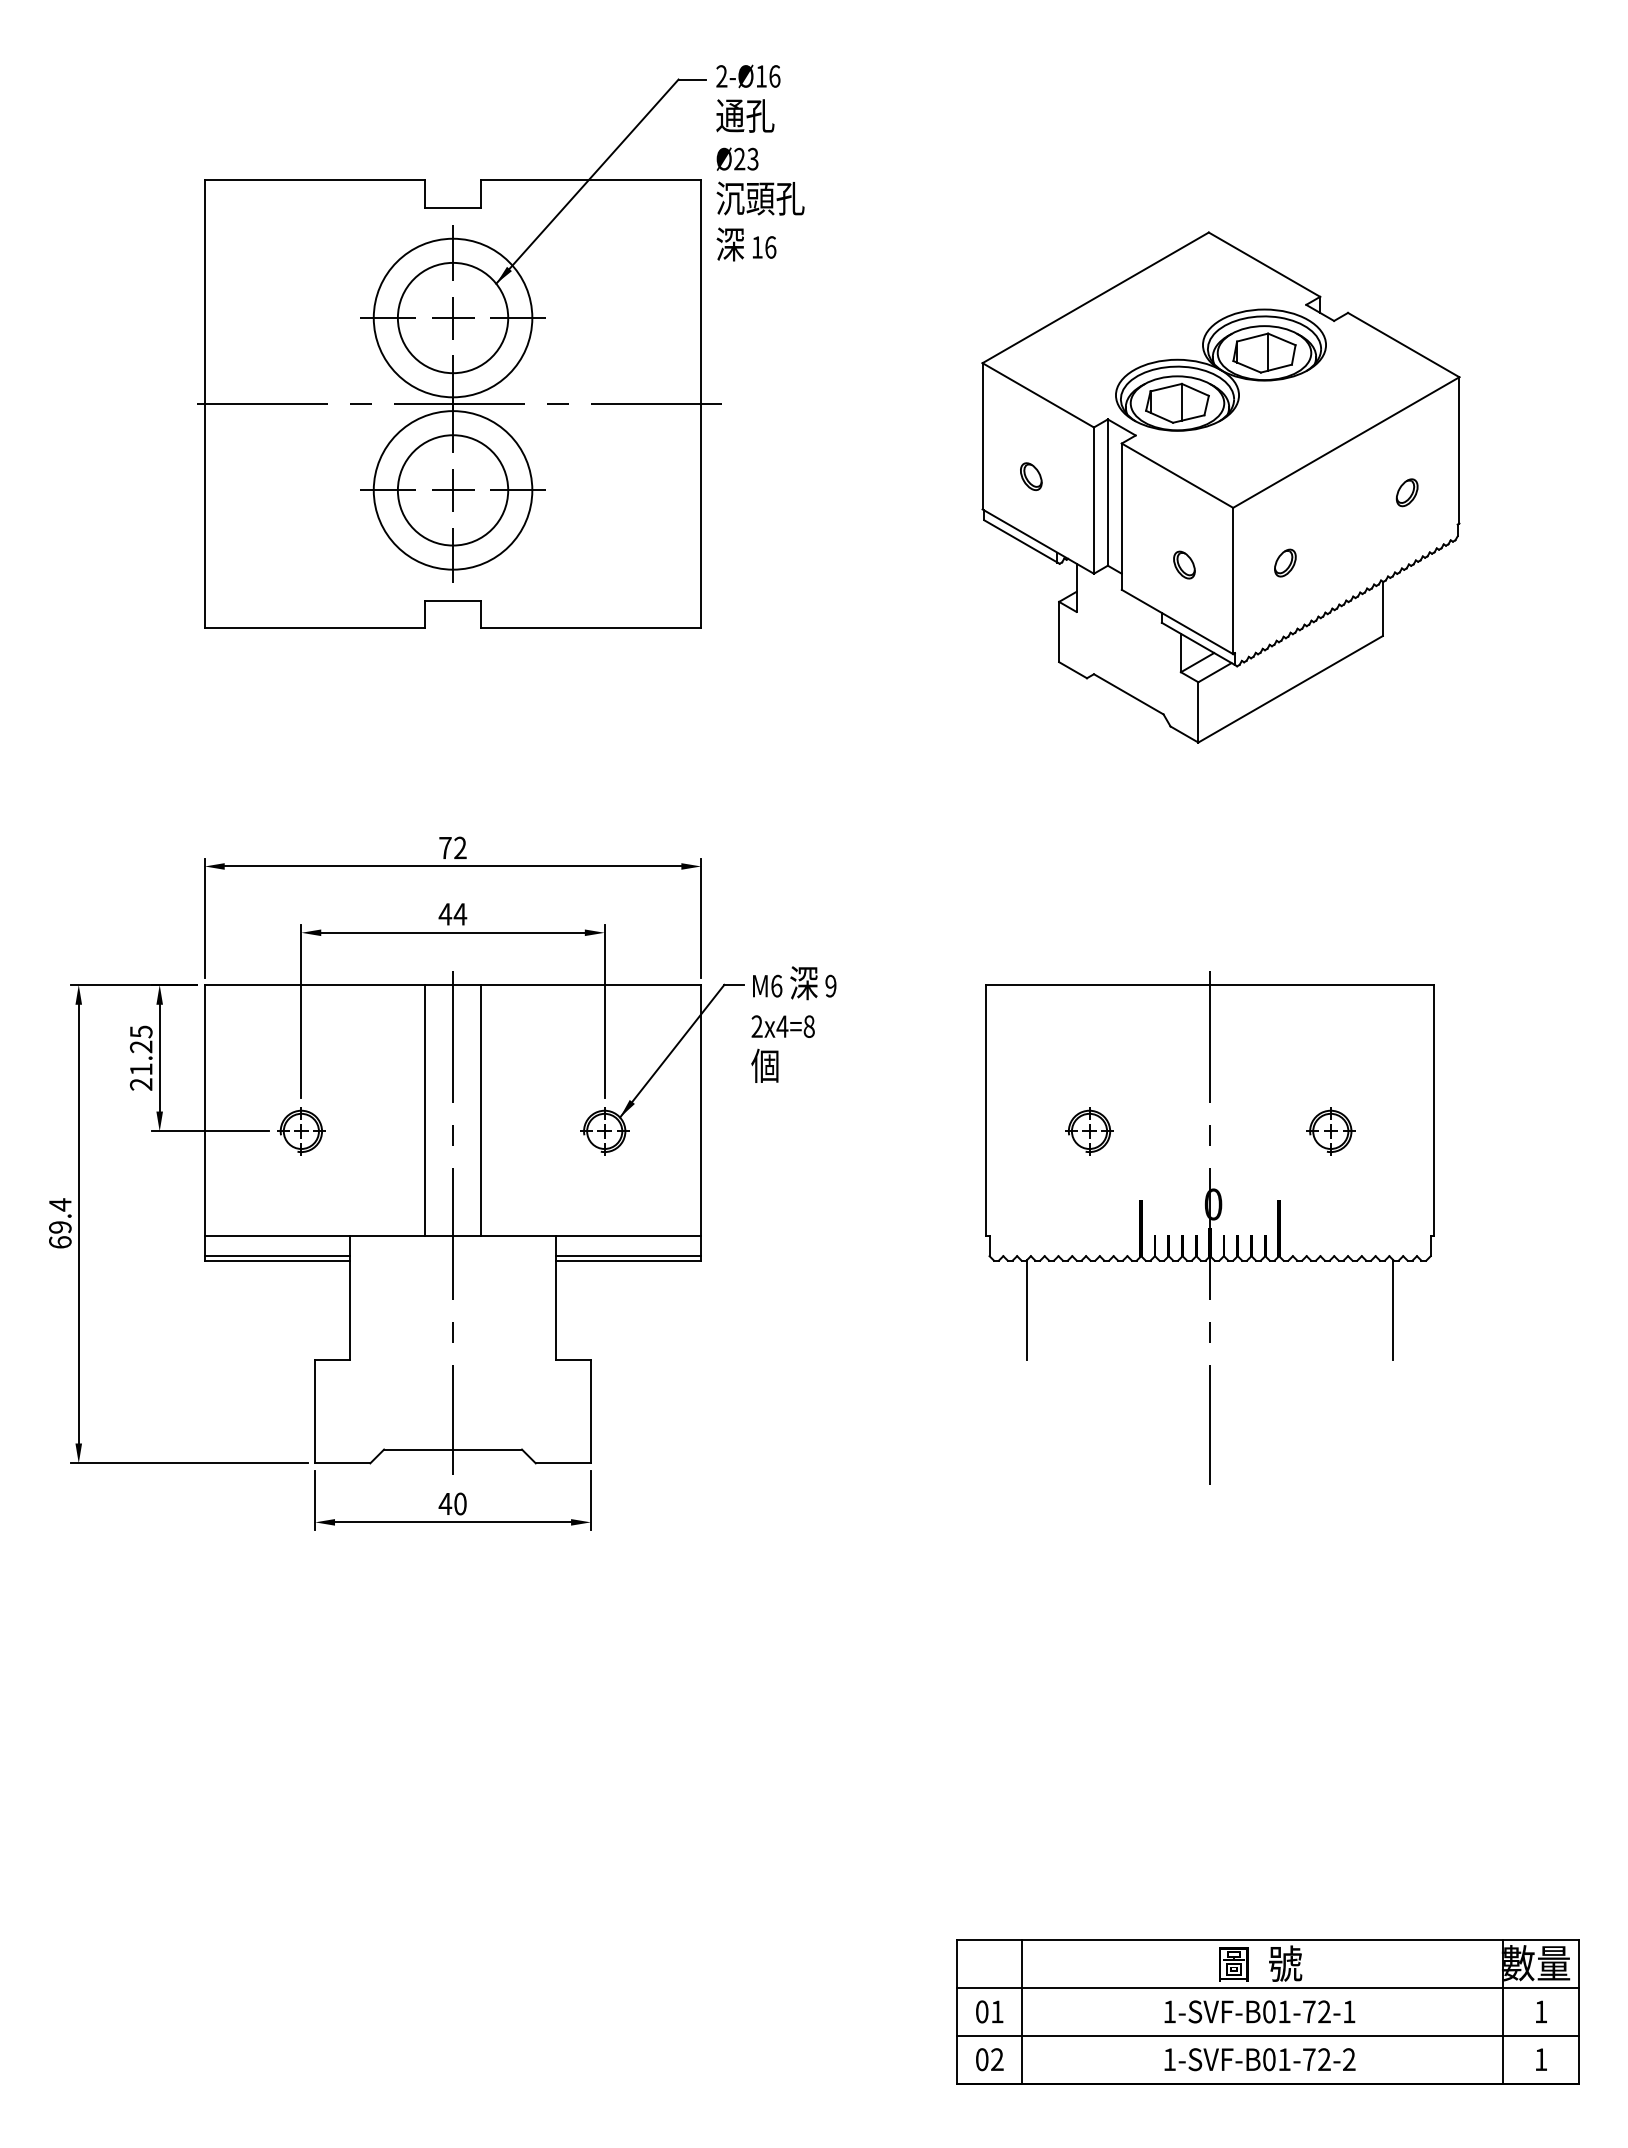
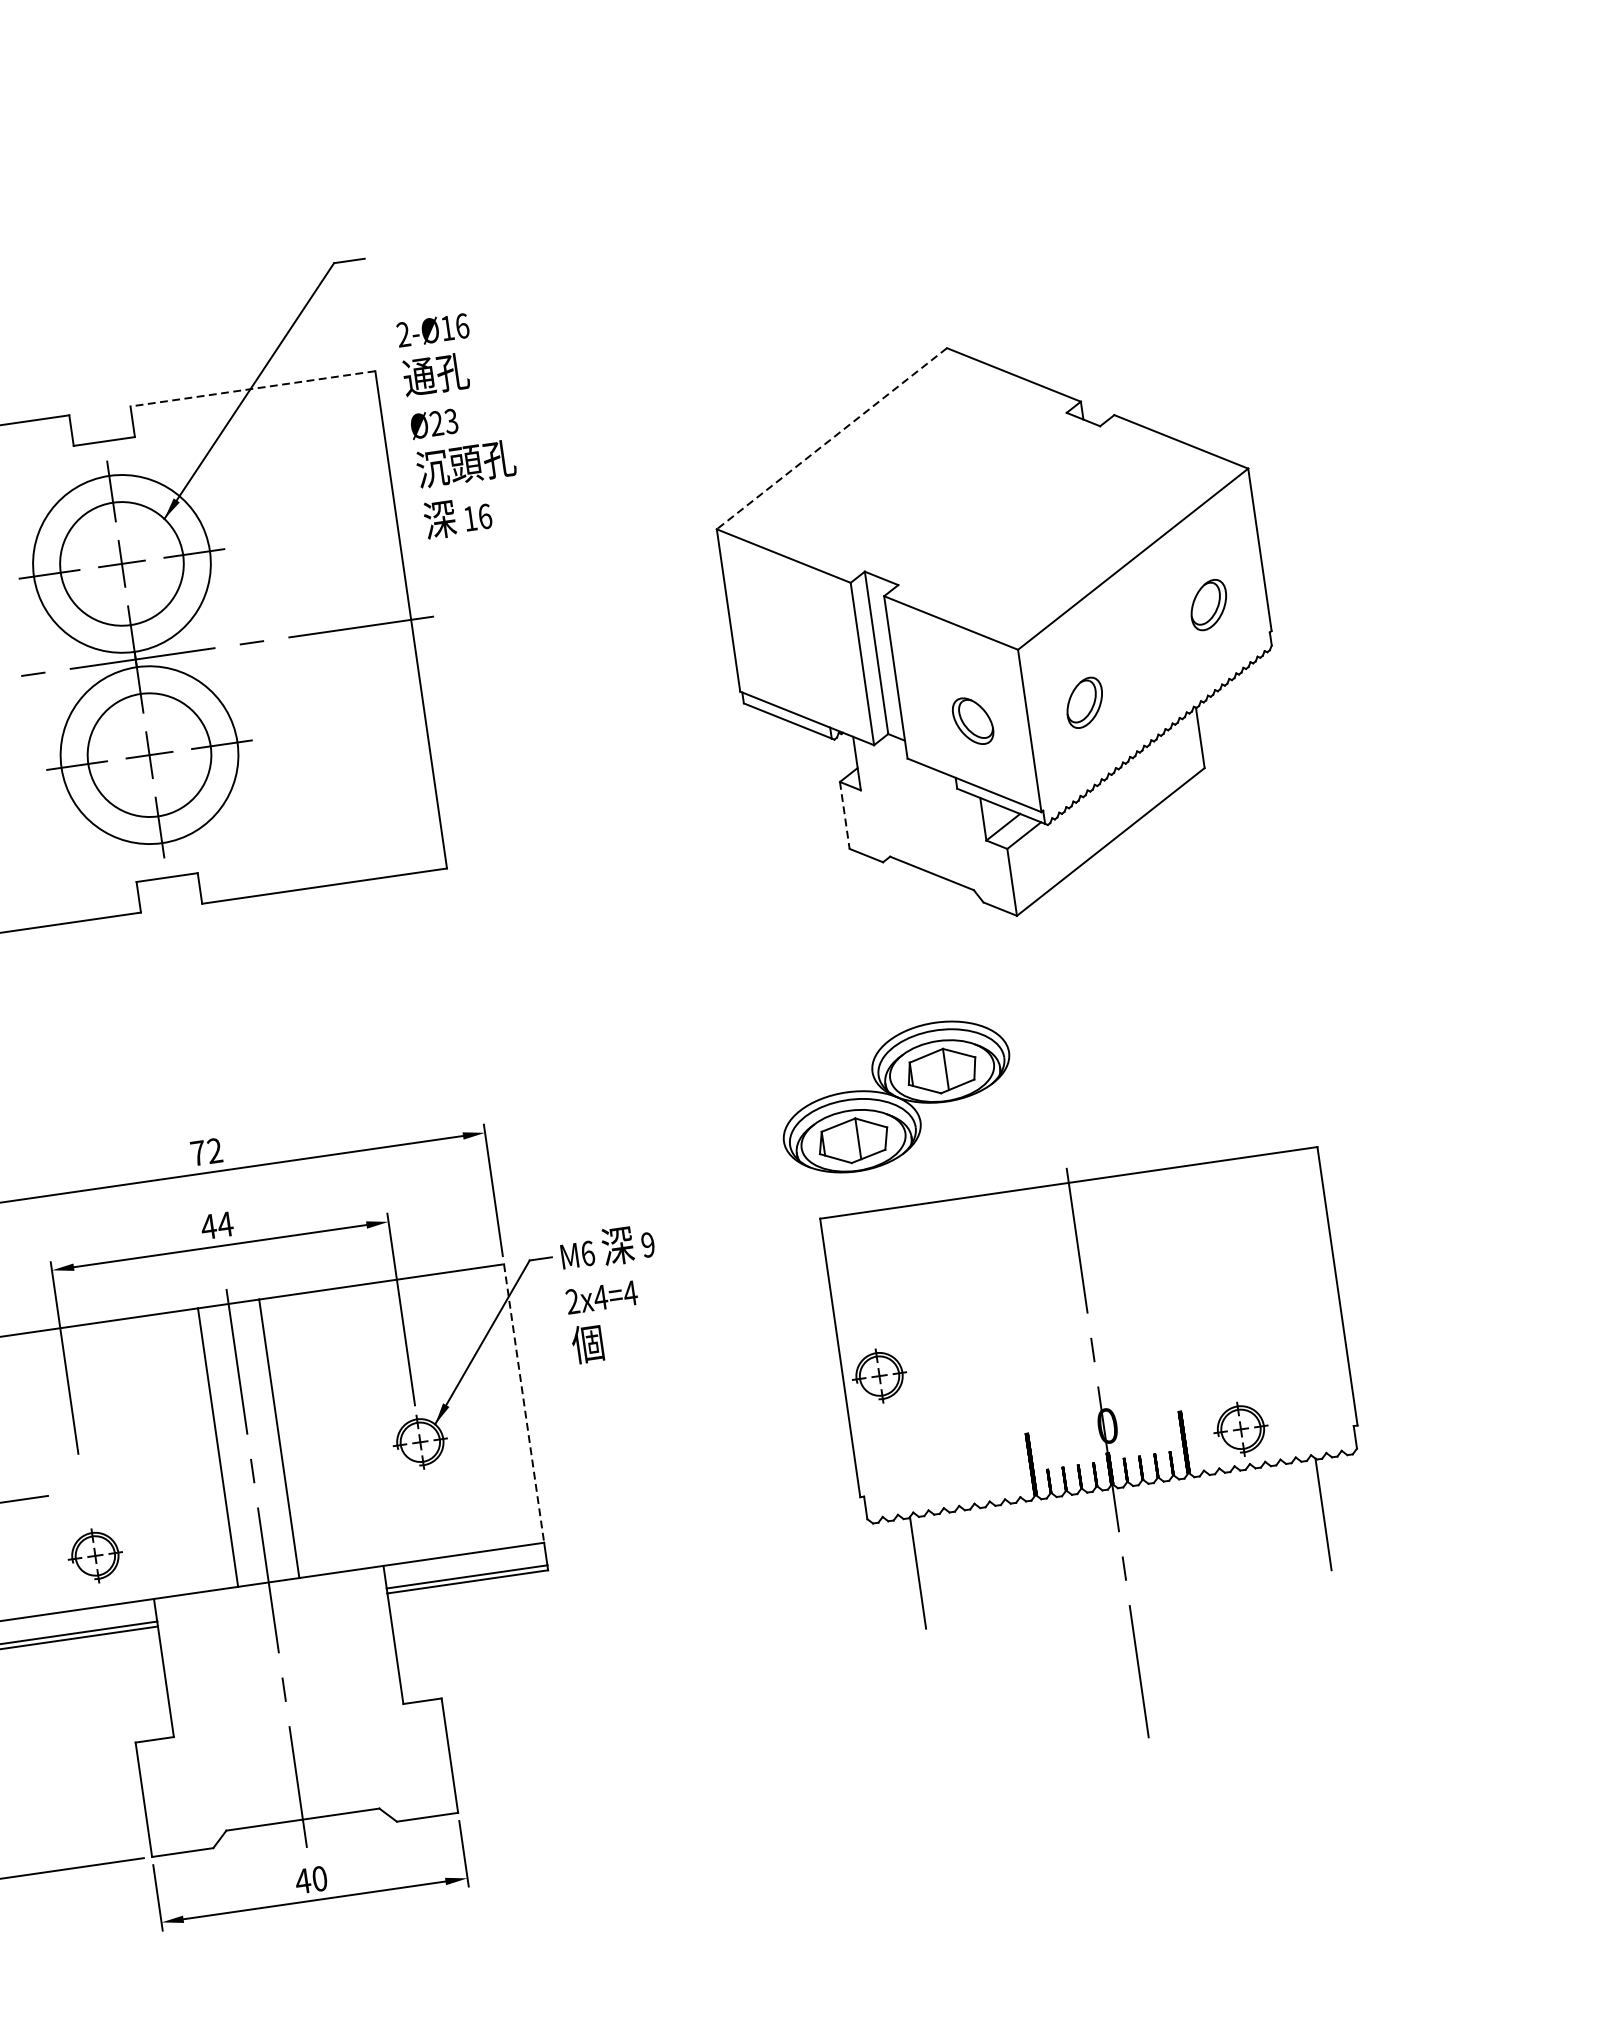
text: (760, 162) -> (460, 423), moved
line: (590, 180) -> (252, 389), solid -> dashed
line: (1095, 297) -> (831, 438), solid -> dashed
part: (1220, 369) -> (895, 1096), moved
part: (1031, 476) -> (789, 647), removed
part: (1406, 492) -> (1207, 605), size x1.6
part: (1285, 562) -> (1084, 702), size x1.6
part: (1184, 564) -> (973, 720), size x1.6
line: (1059, 632) -> (845, 815), solid -> dashed
text: (809, 1026) -> (630, 1293), 2x4=8 -> 2x4=4
line: (701, 1110) -> (524, 1403), solid -> dashed
part: (301, 1131) -> (95, 1556), moved
part: (1089, 1131) -> (879, 1376), moved
part: (1330, 1131) -> (1240, 1429), moved

